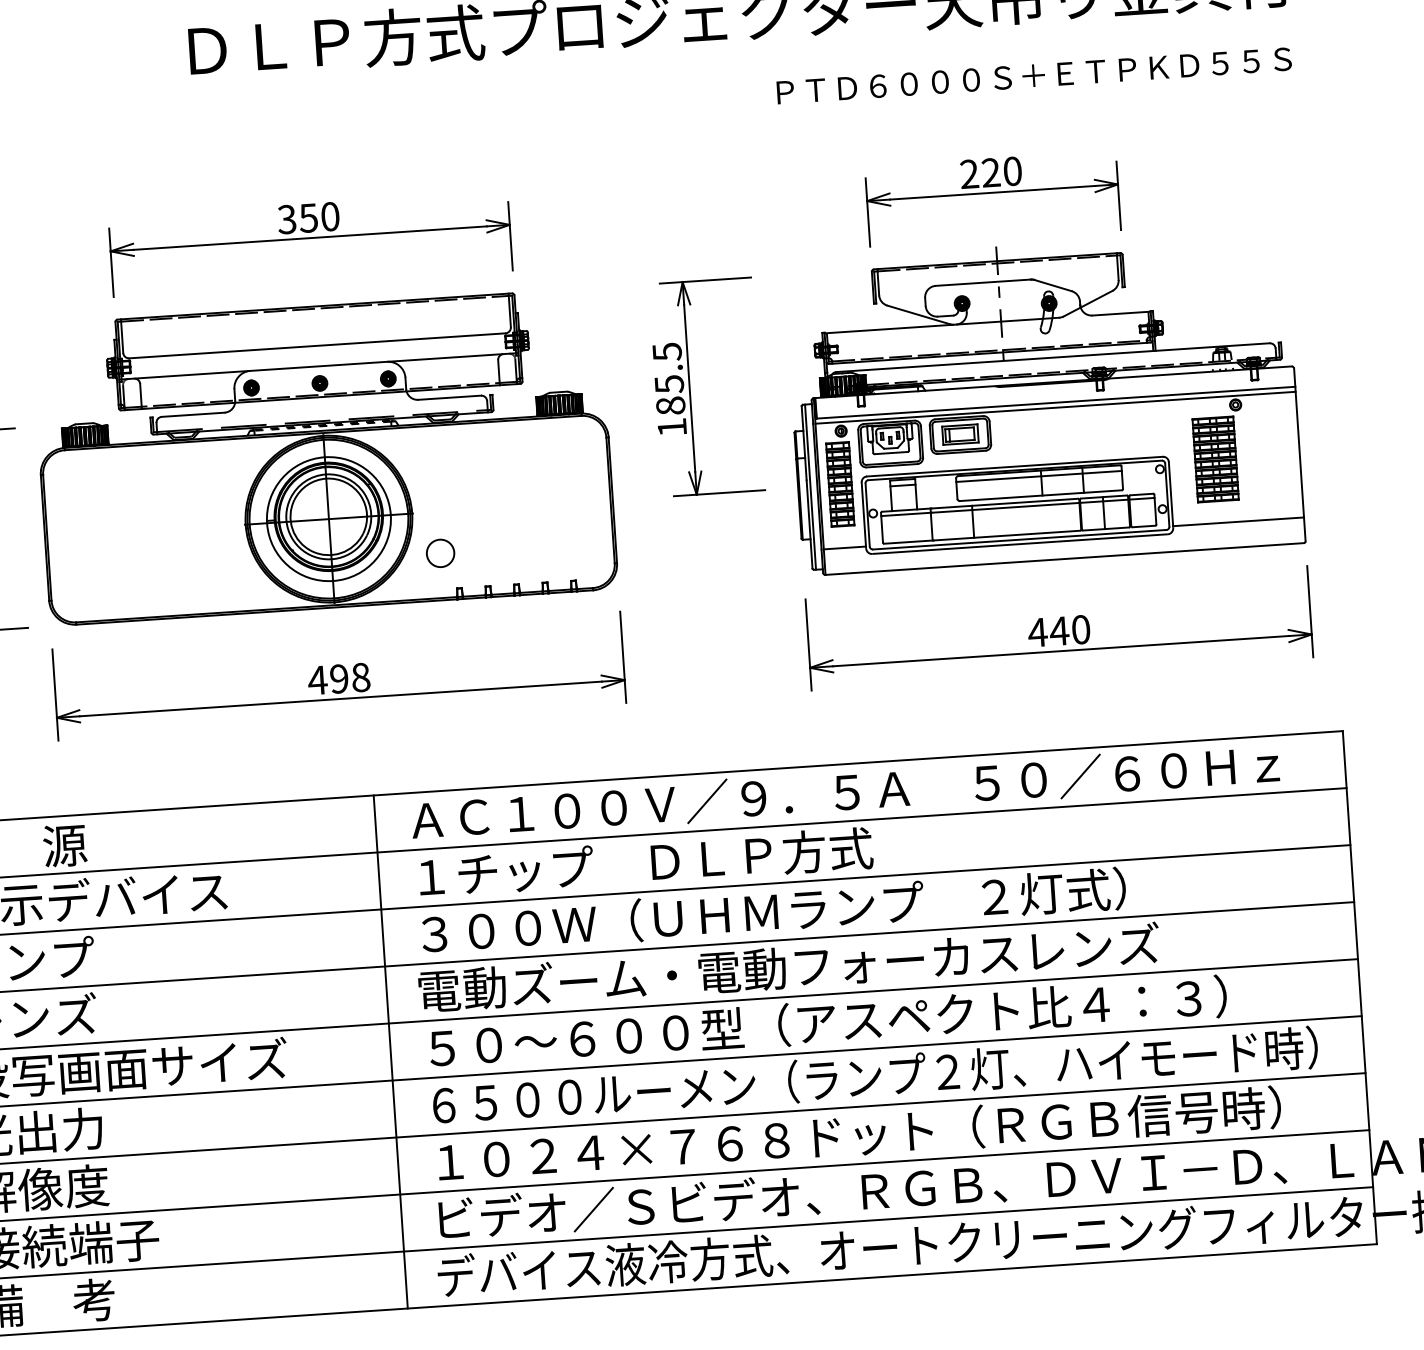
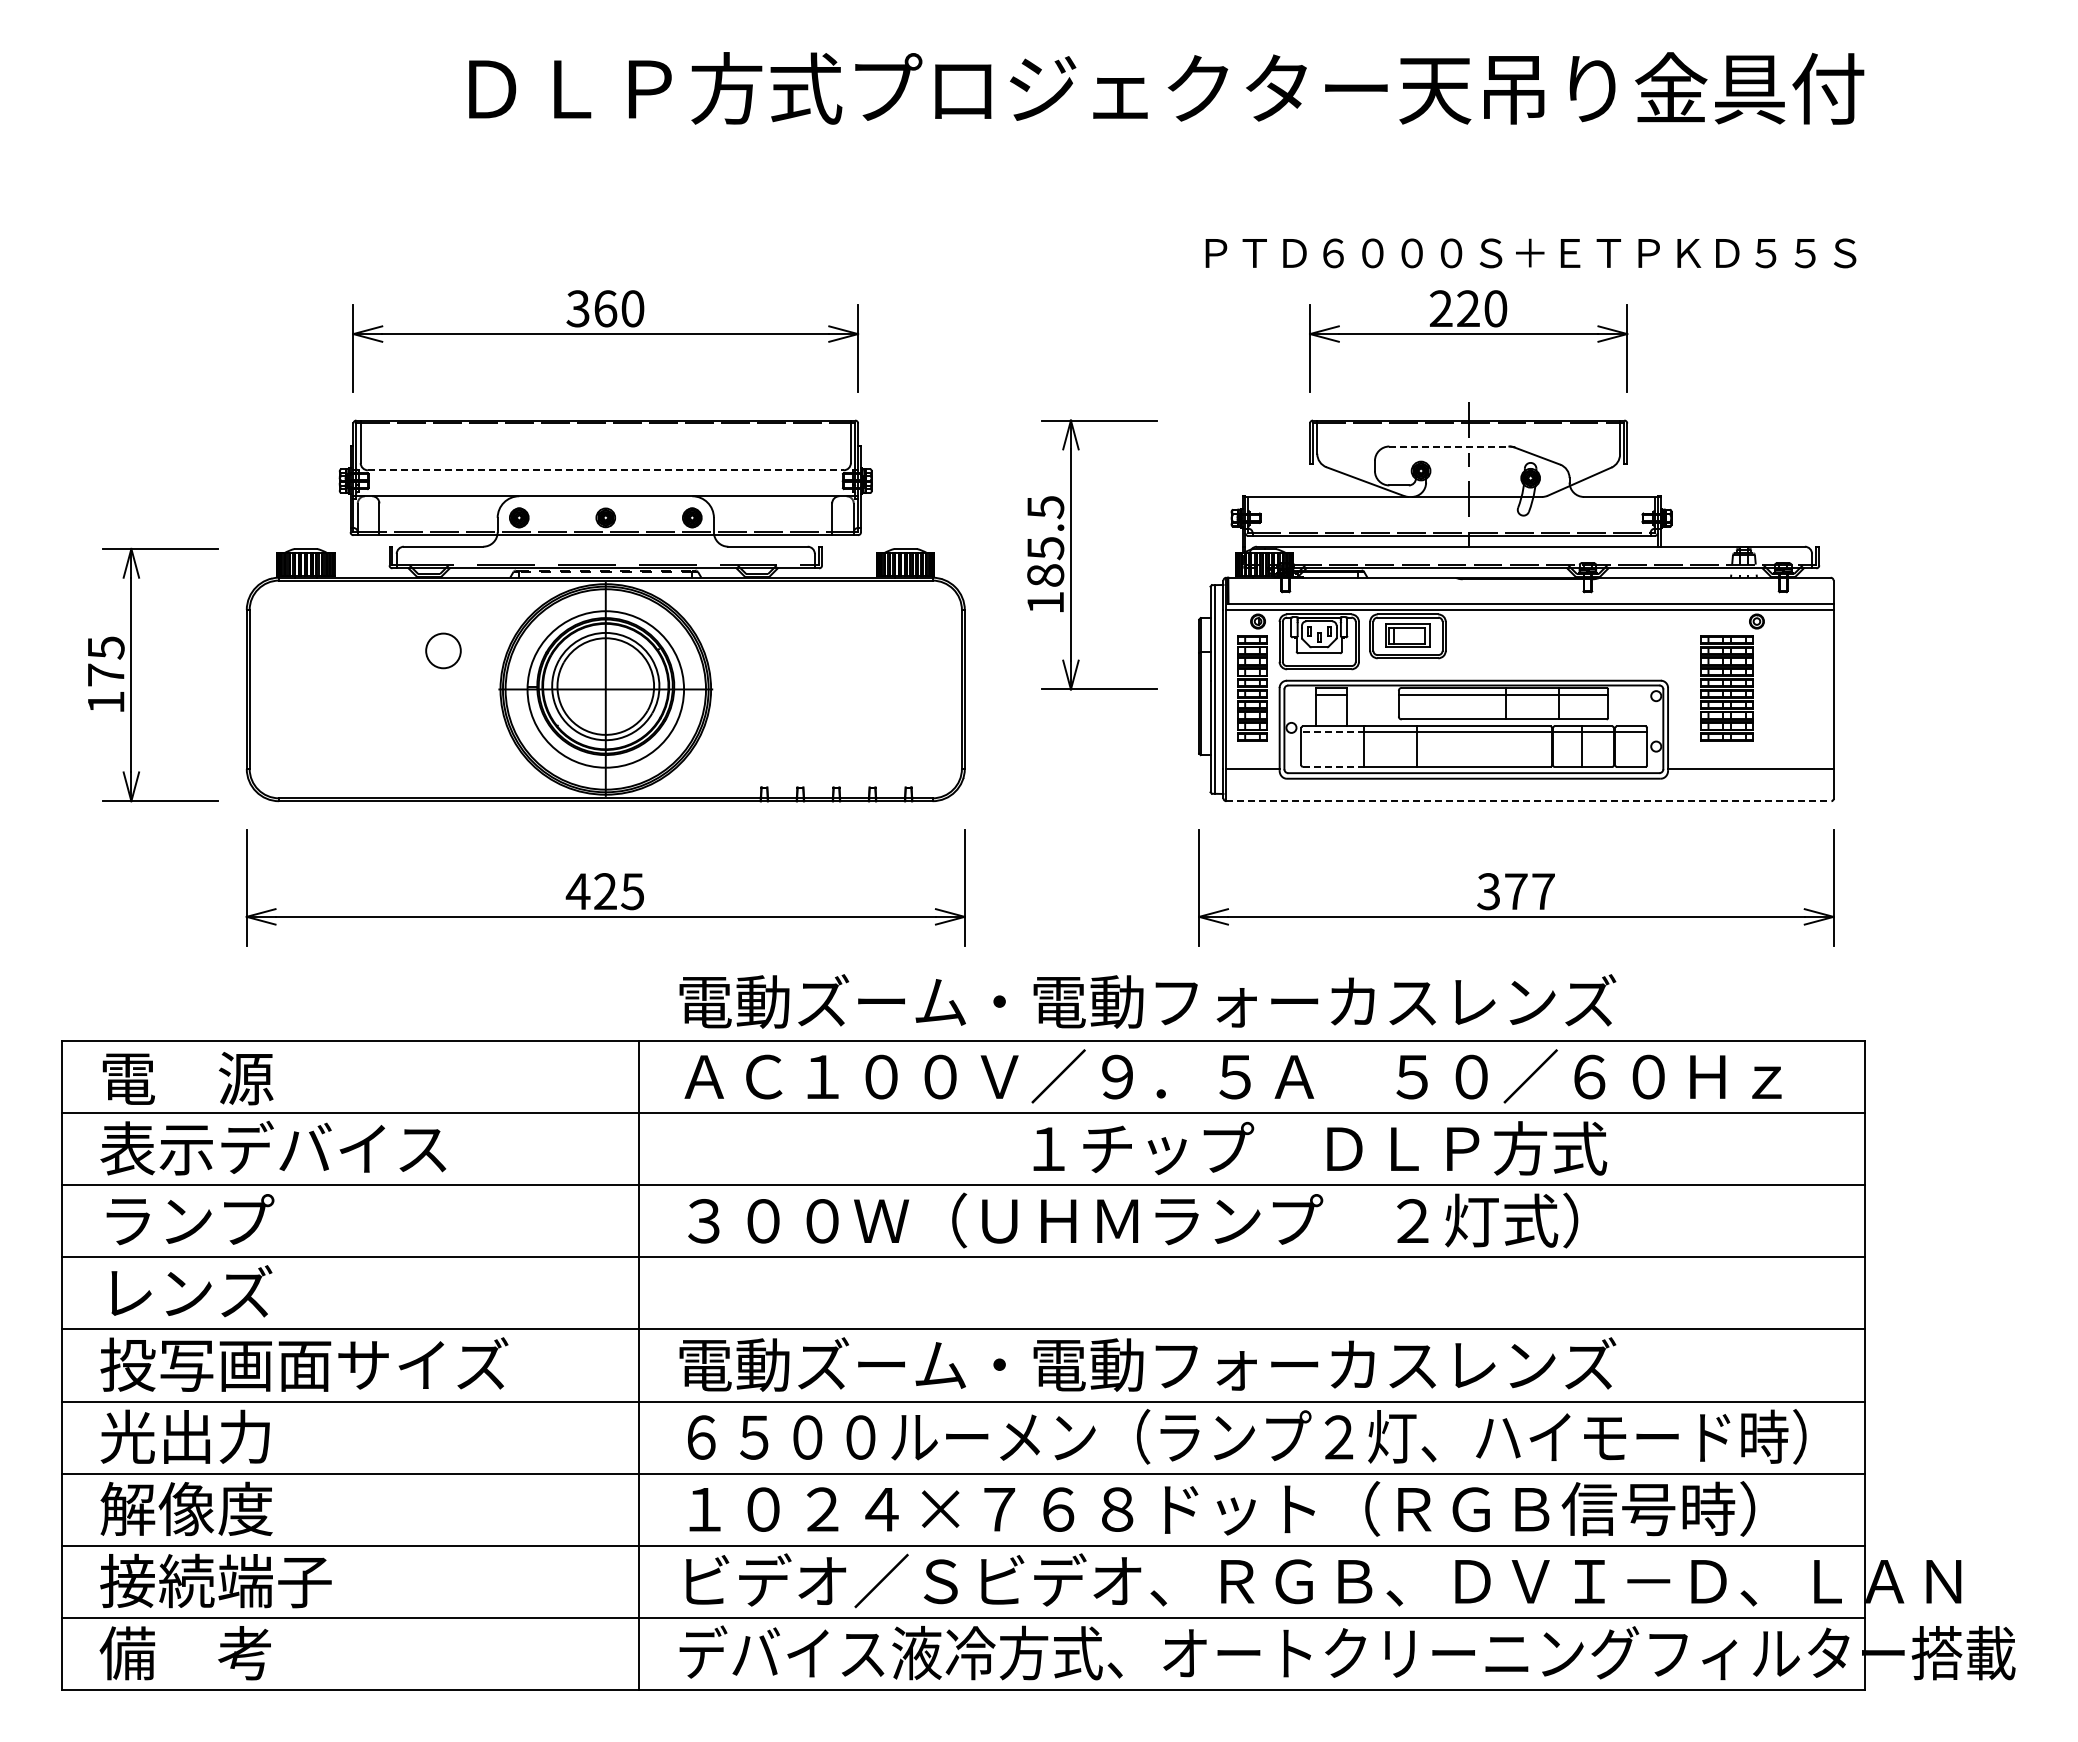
text: (1033, 76) -> (1530, 253), moved
text: (308, 217) -> (605, 308), 350 -> 360
line: (983, 282) -> (1449, 446), solid -> dashed
line: (317, 346) -> (605, 470), solid -> dashed
line: (906, 514) -> (1333, 731), solid -> dashed
line: (908, 541) -> (1333, 766), solid -> dashed
circle: (440, 553) -> (443, 650), moved
line: (1064, 559) -> (1528, 801), solid -> dashed
text: (1058, 631) -> (1515, 891), 440 -> 377
text: (350, 678) -> (619, 891), 498 -> 425
text: (646, 862) -> (1320, 1148), moved
text: (788, 967) -> (1147, 1001), moved
text: (824, 1022) -> (1187, 1364), ５０～６００型（アスペクト比４：３） -> 電動ズーム・電動フォーカスレンズ

